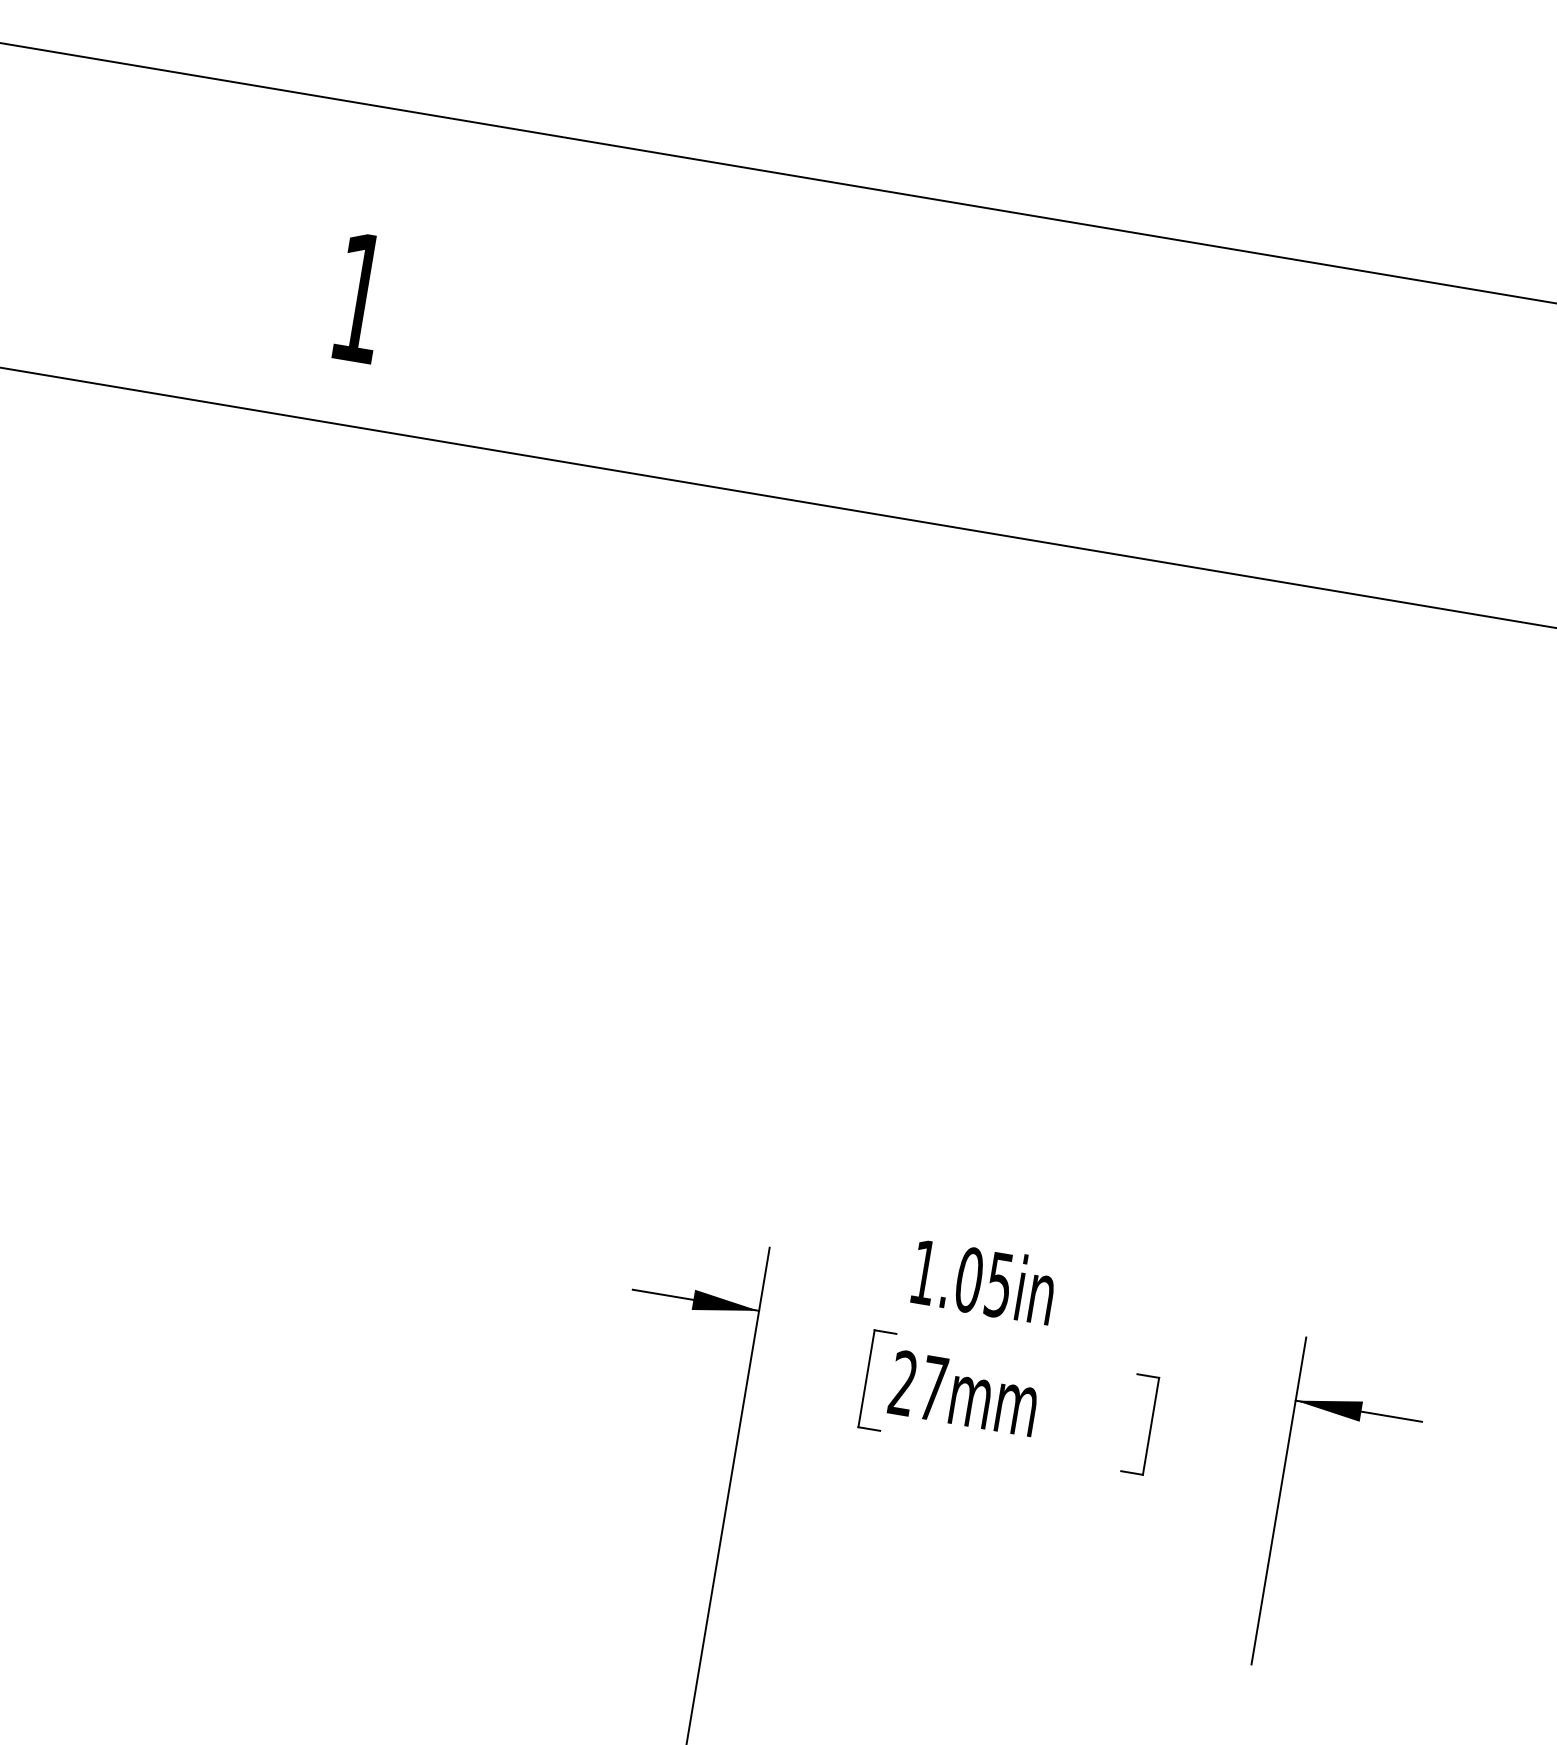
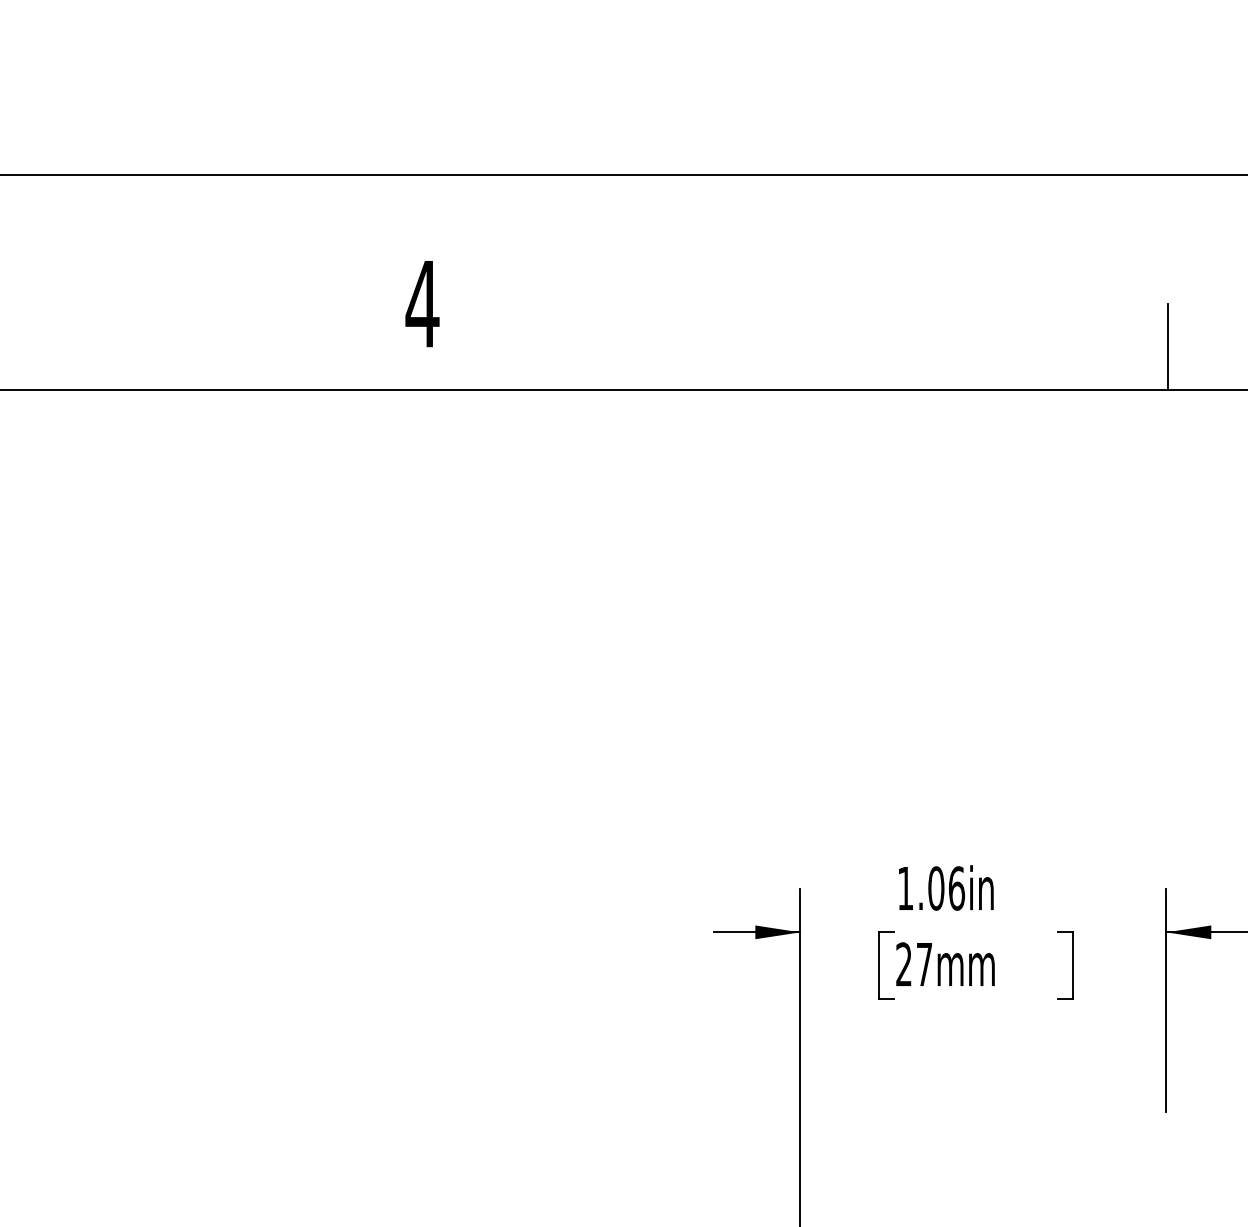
text: (359, 298) -> (422, 304), 1 -> 4
line: (1440, 544) -> (1167, 347), added
text: (1000, 1285) -> (957, 888), 1.05in -> 1.06in

